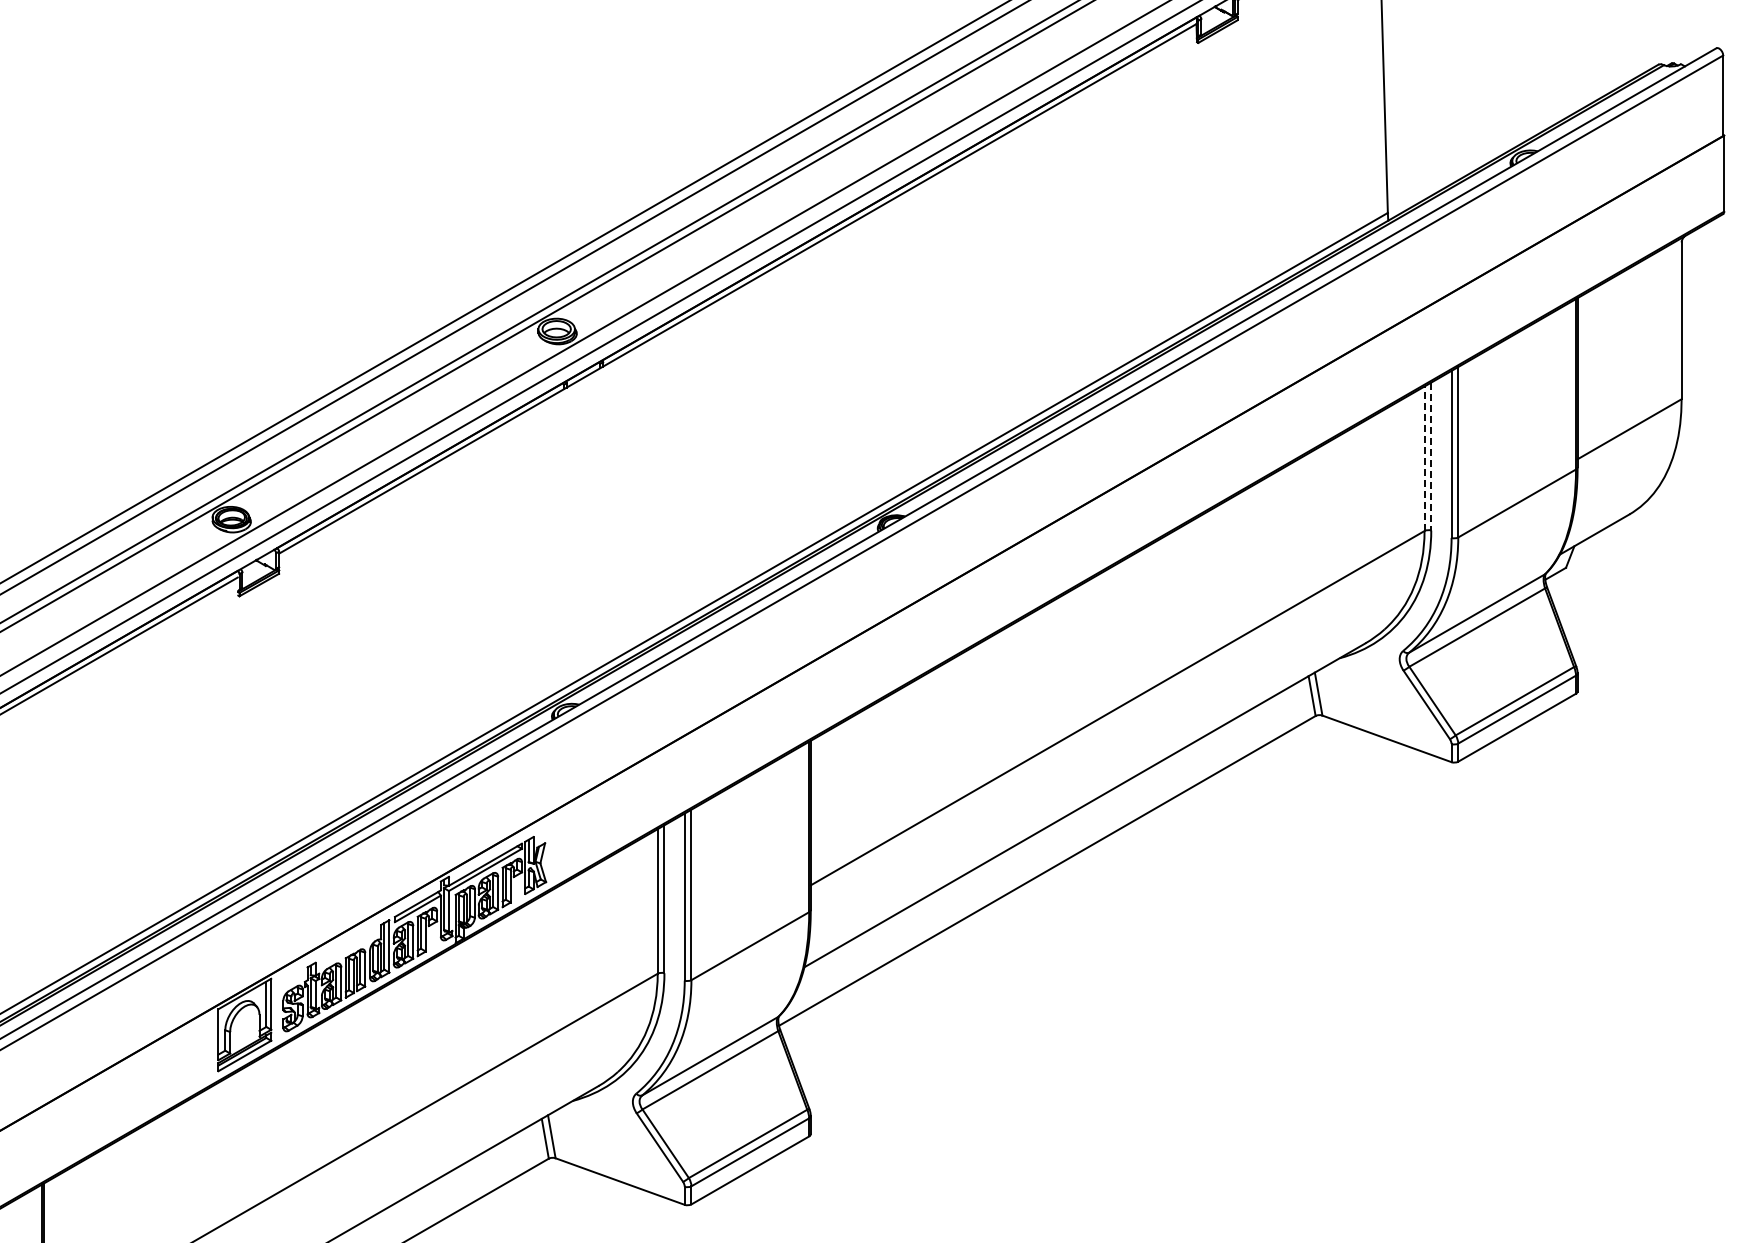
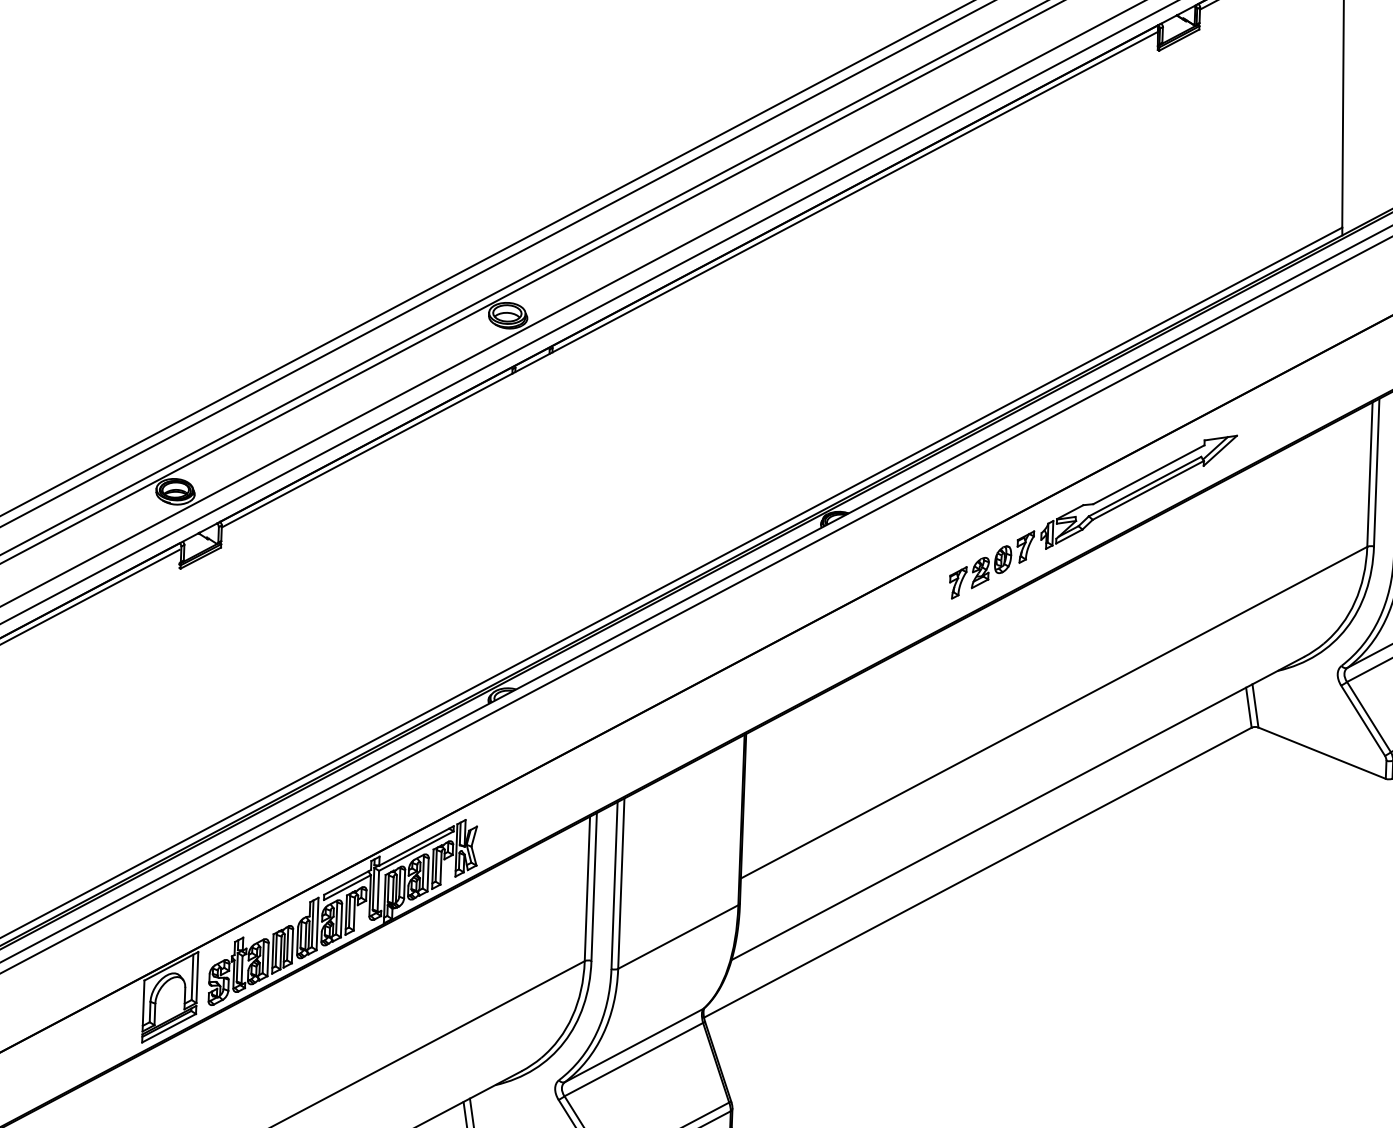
line: (1431, 456) -> (1376, 472), dashed -> solid
line: (1424, 458) -> (1369, 474), dashed -> solid
part: (1149, 511) -> (1093, 517), added

